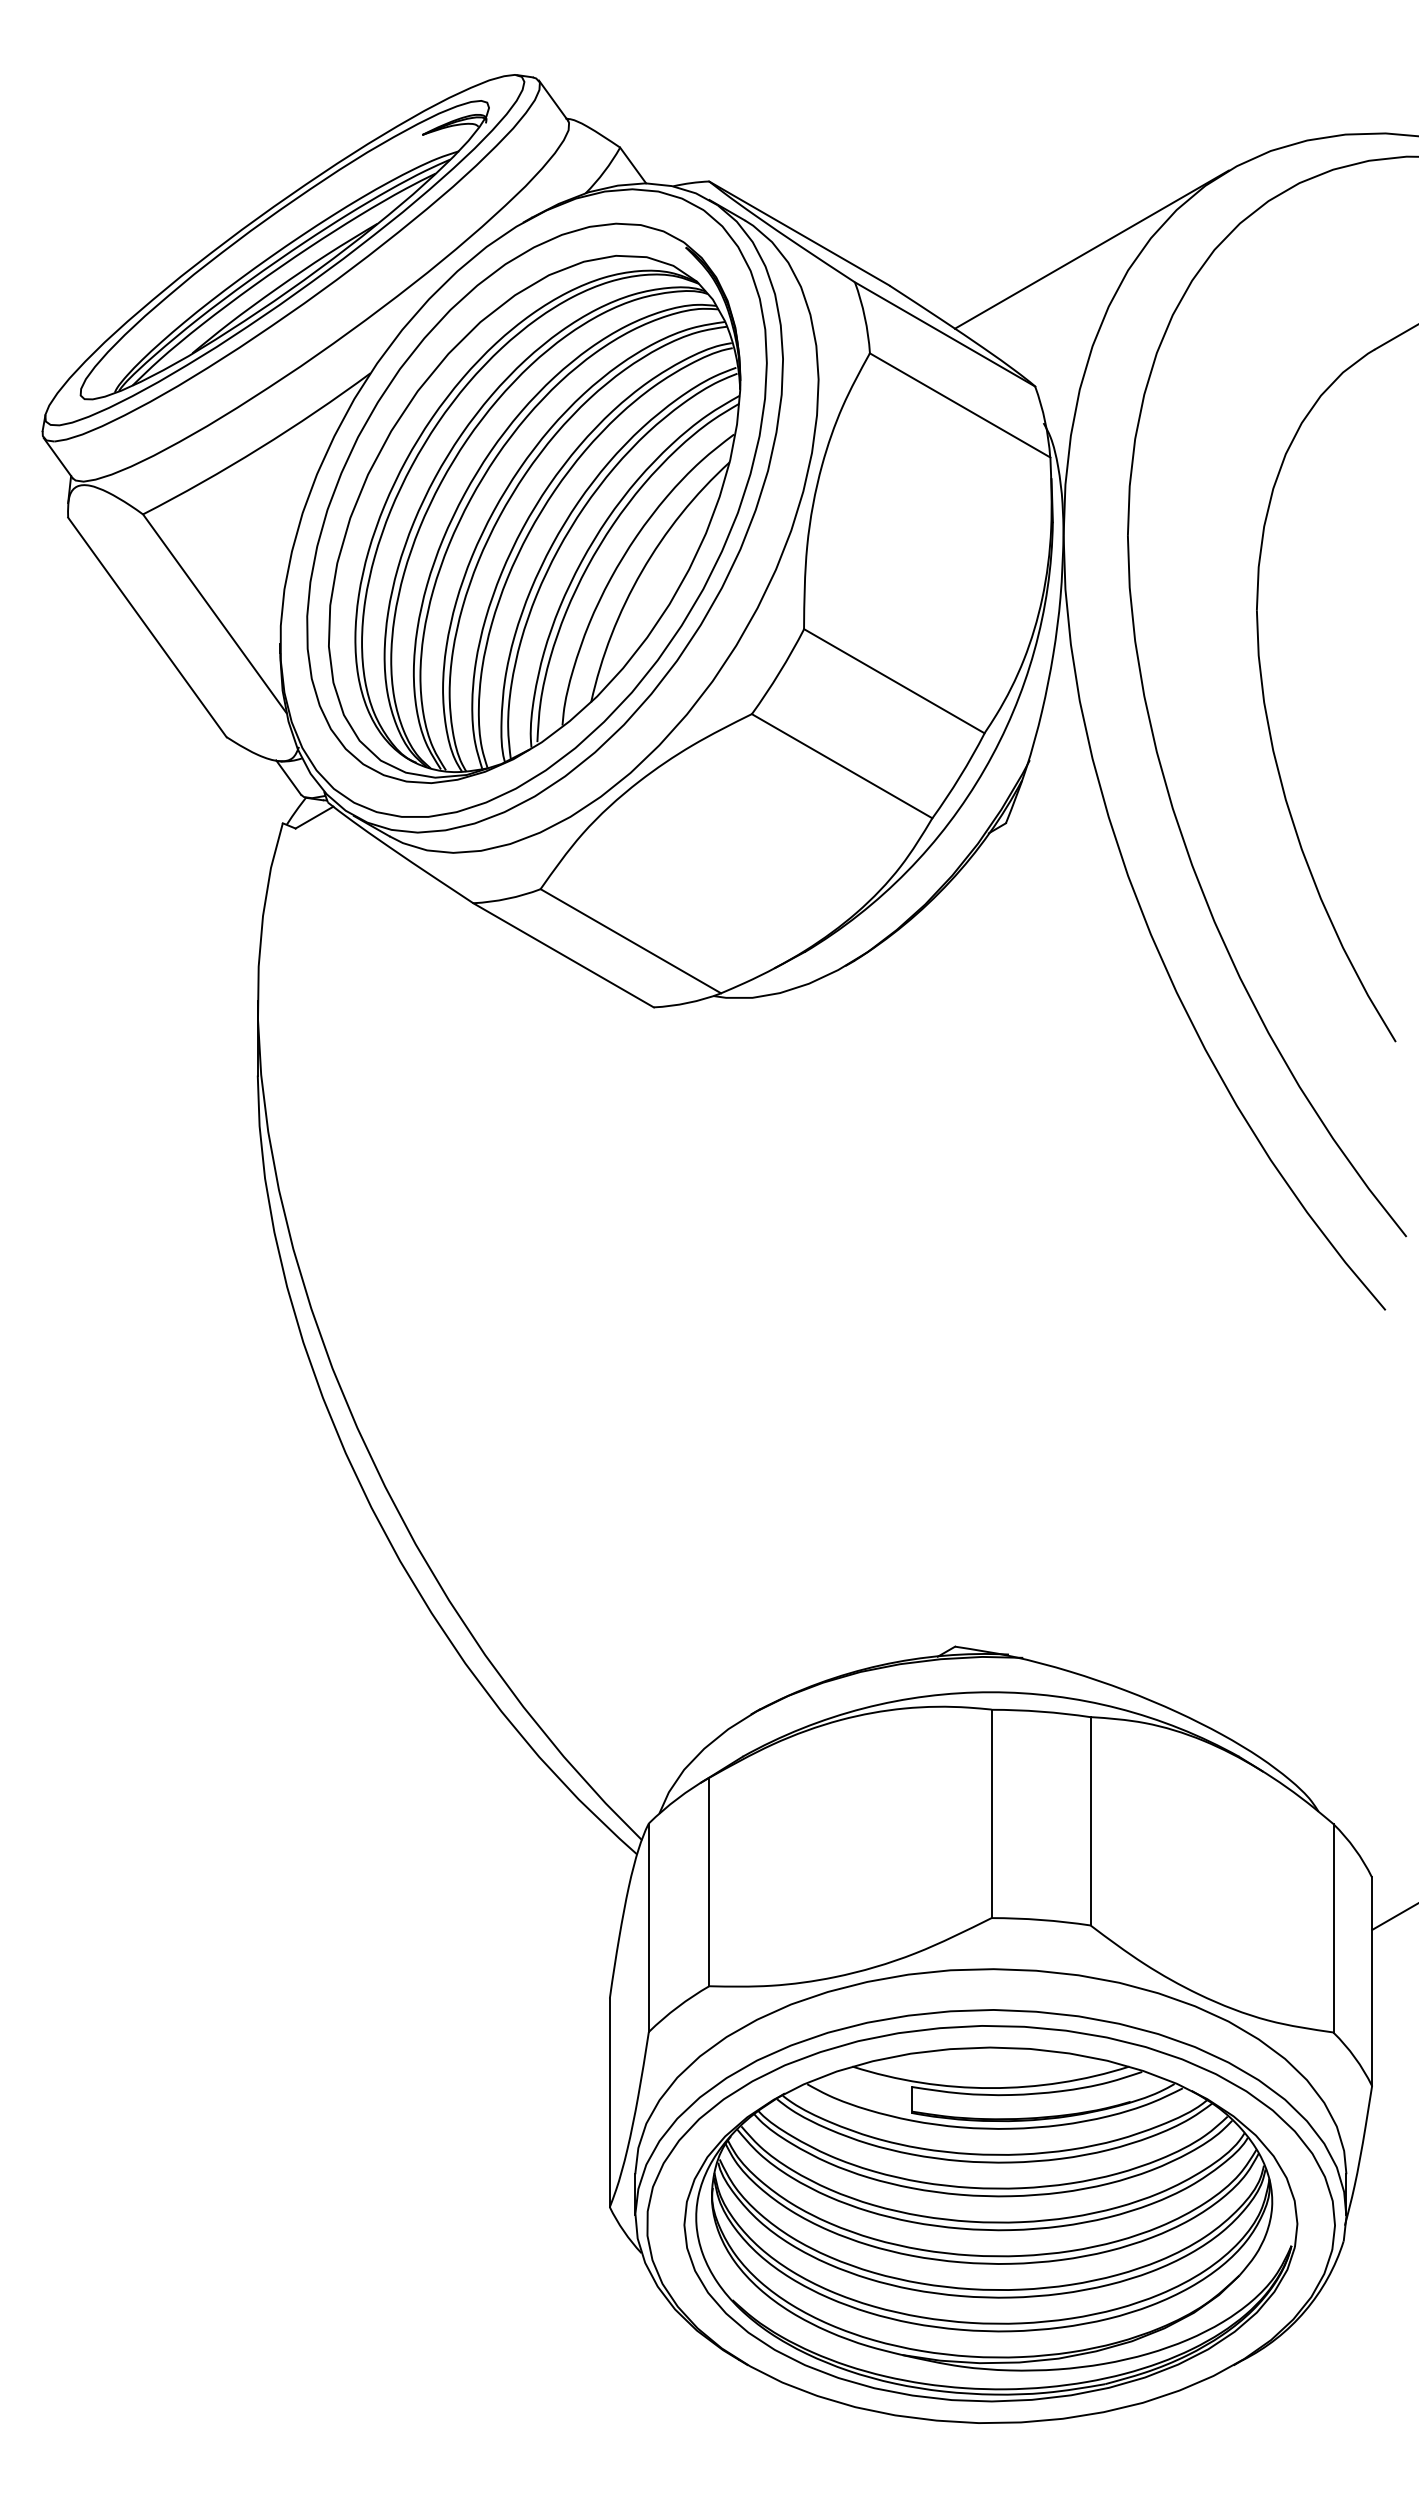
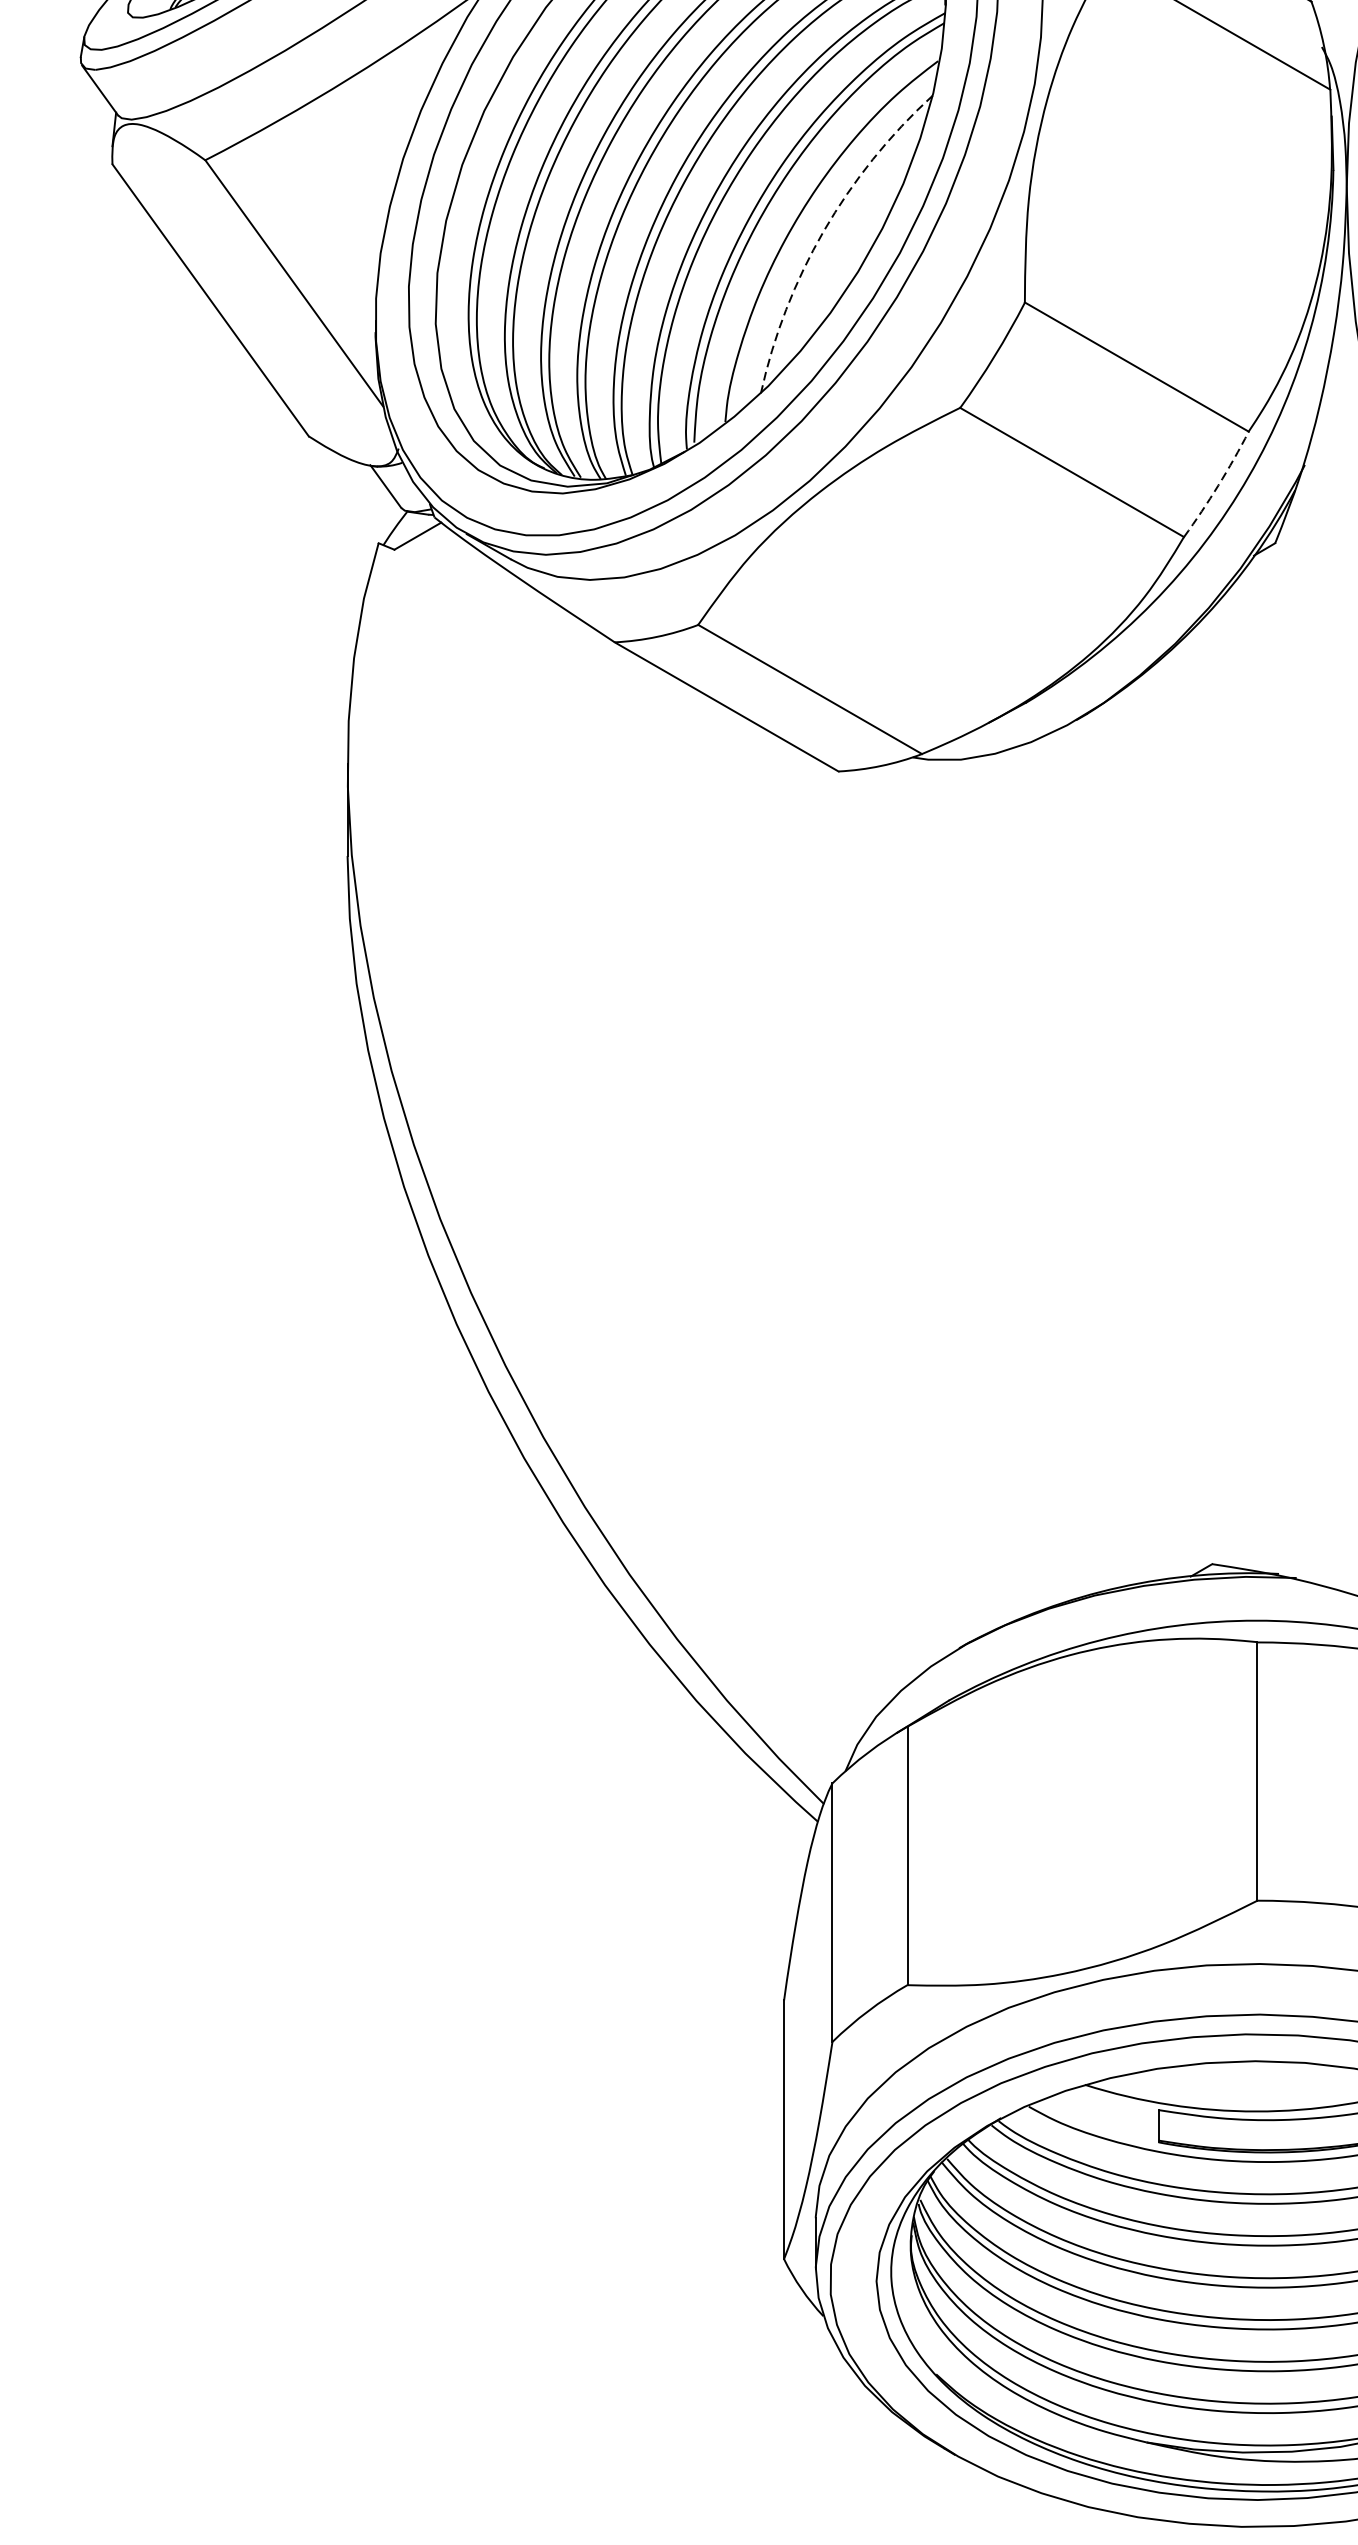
arc: (641, 571) -> (823, 231), solid -> dashed
arc: (960, 776) -> (1218, 485), solid -> dashed

